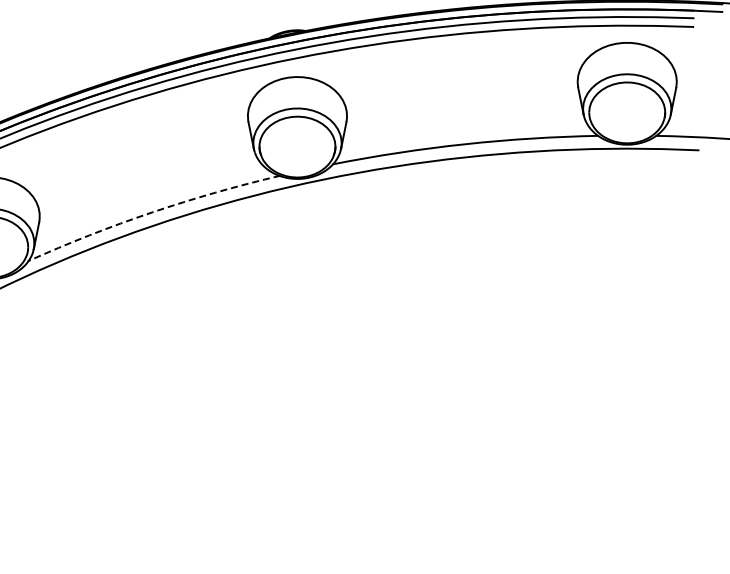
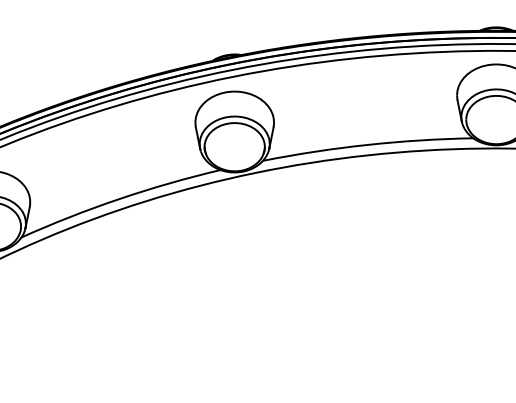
arc: (152, 212) -> (119, 199), dashed -> solid

